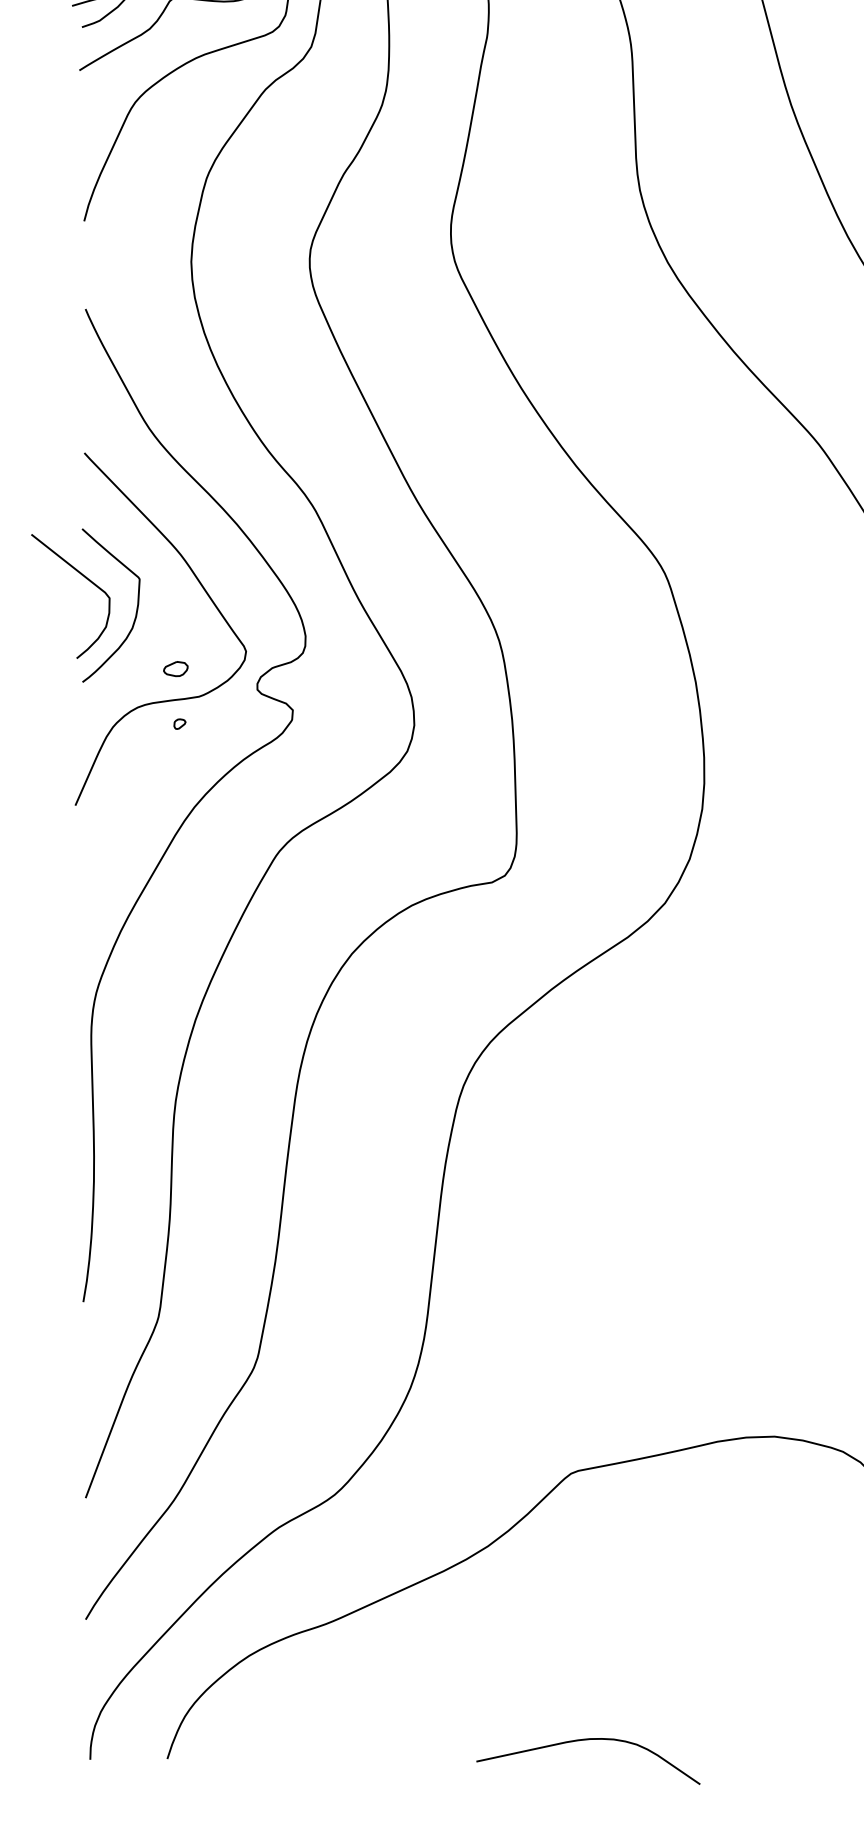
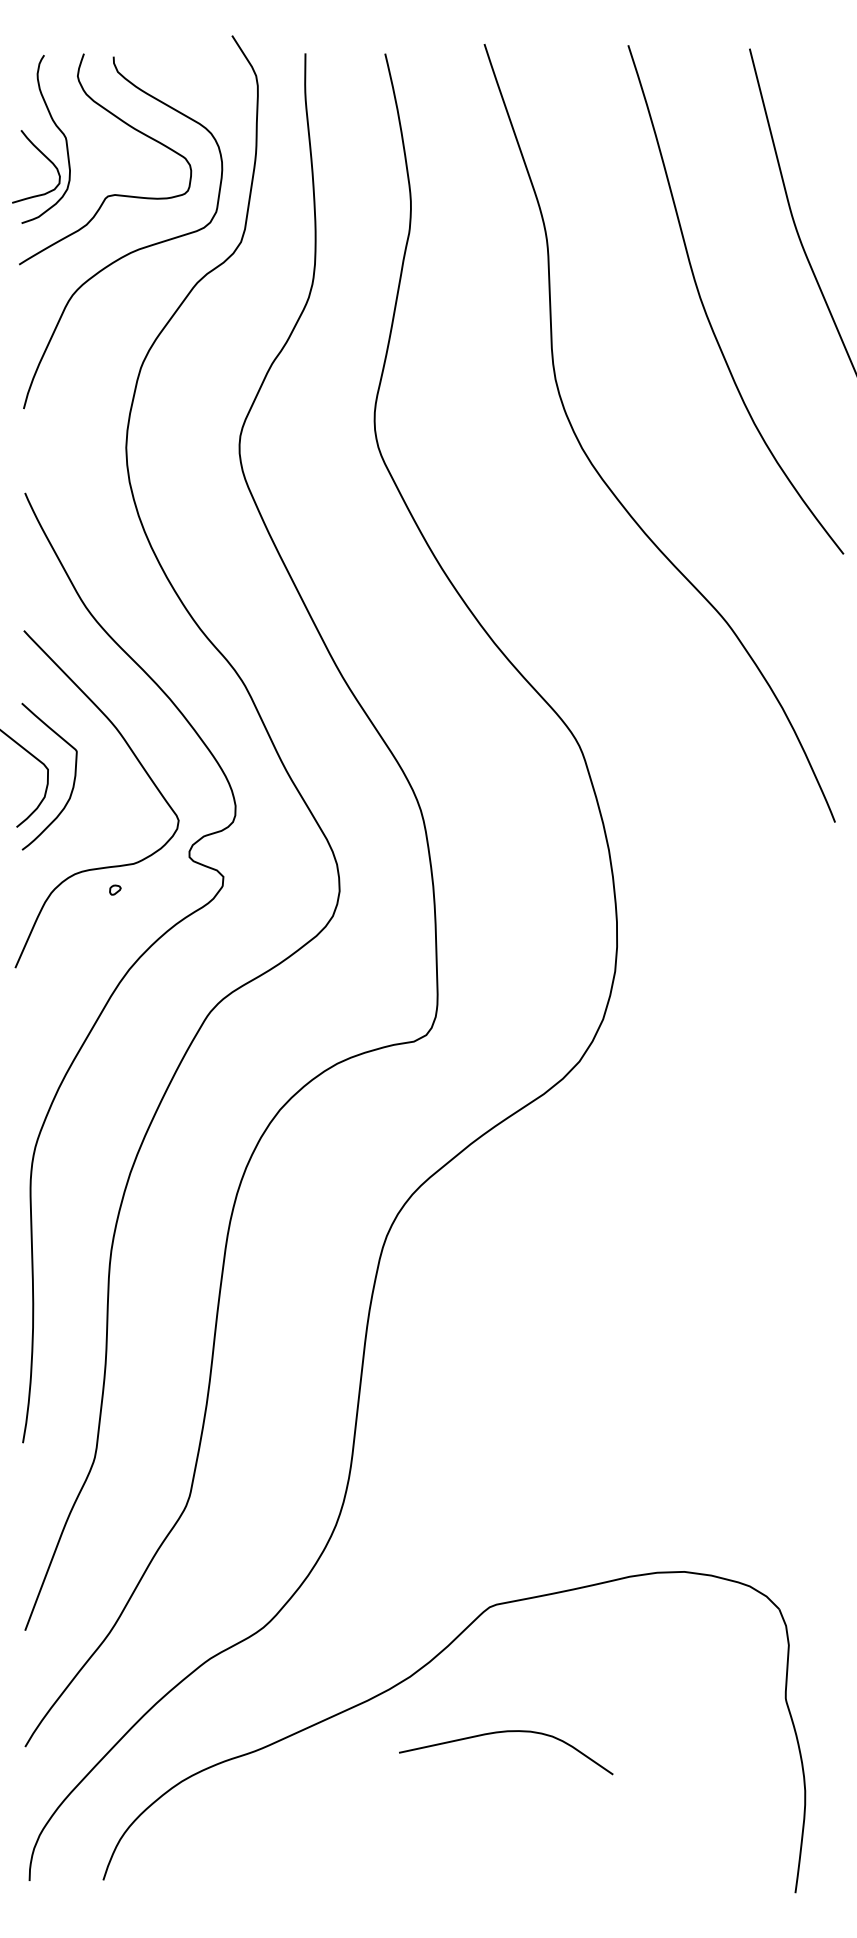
part: (175, 669) -> (111, 837), removed
curve: (588, 1740) -> (506, 1732), moved

